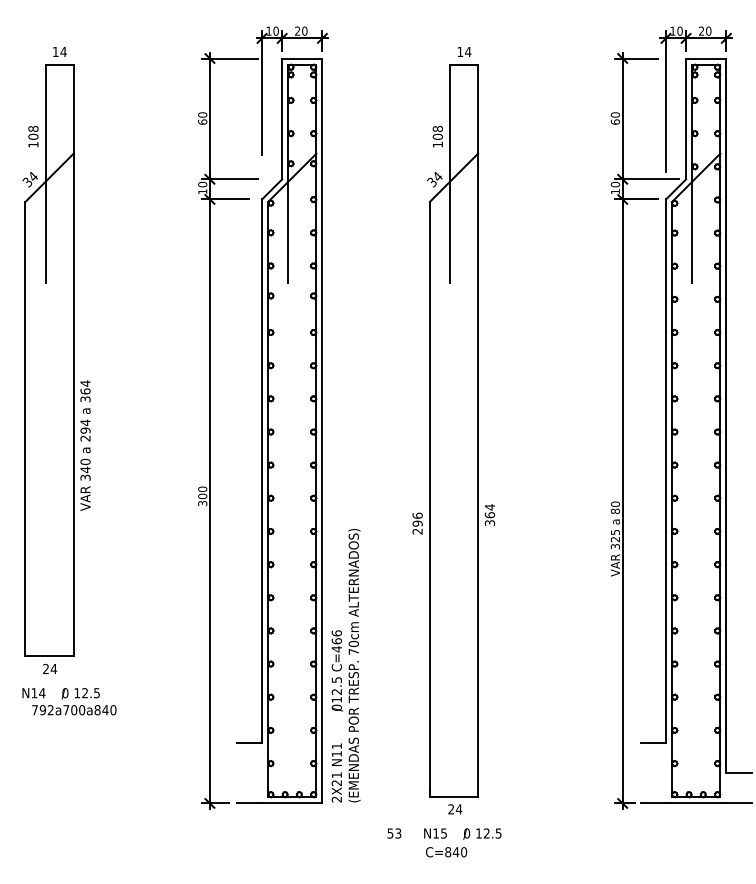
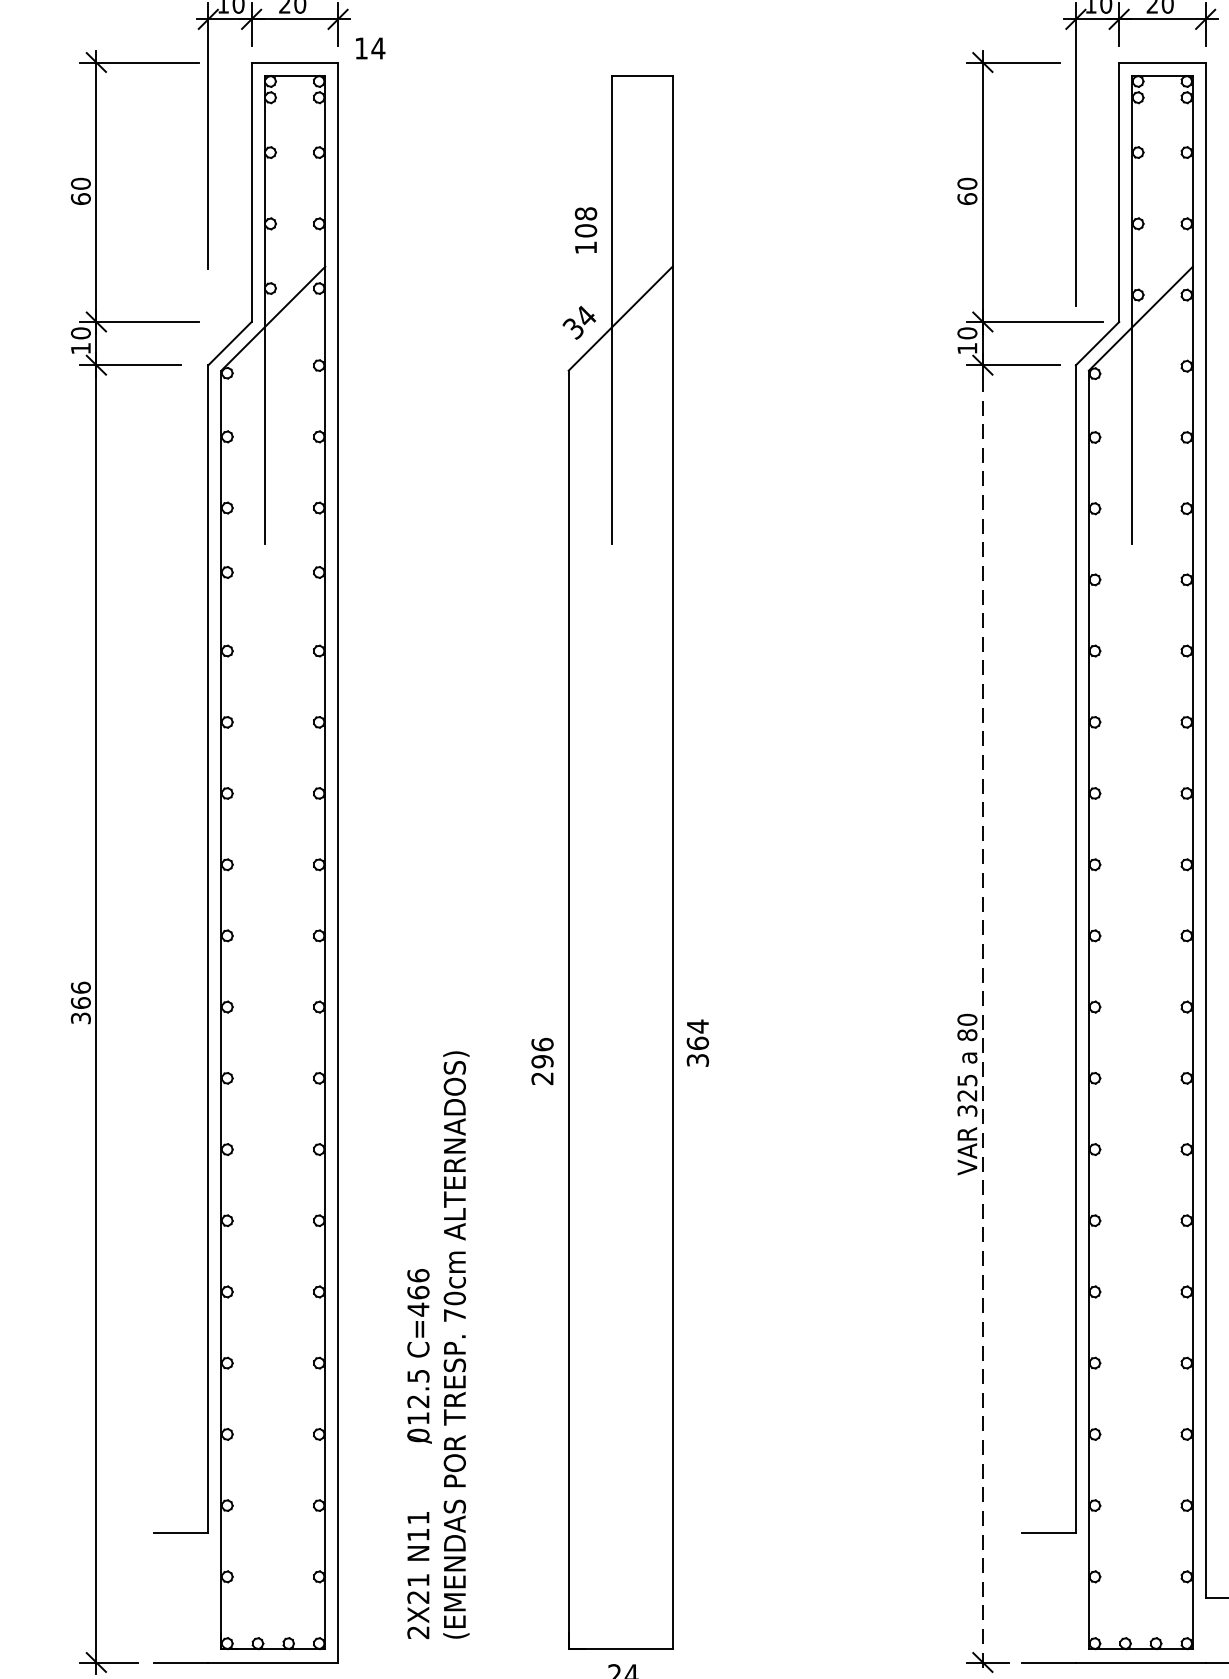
text: (464, 51) -> (370, 47), moved
text: (202, 492) -> (80, 994), 300 -> 366
line: (622, 501) -> (982, 1013), solid -> dashed
text: (345, 665) -> (436, 1344), moved

